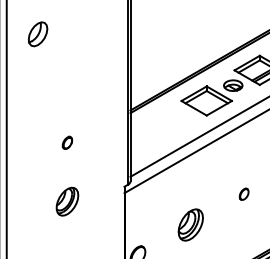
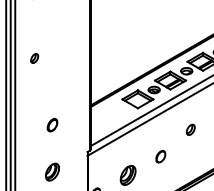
part: (38, 34) -> (34, 58), size x0.62
part: (67, 141) -> (52, 124), size x1.67
part: (243, 194) -> (160, 156), size x1.67
part: (67, 200) -> (52, 171), moved

